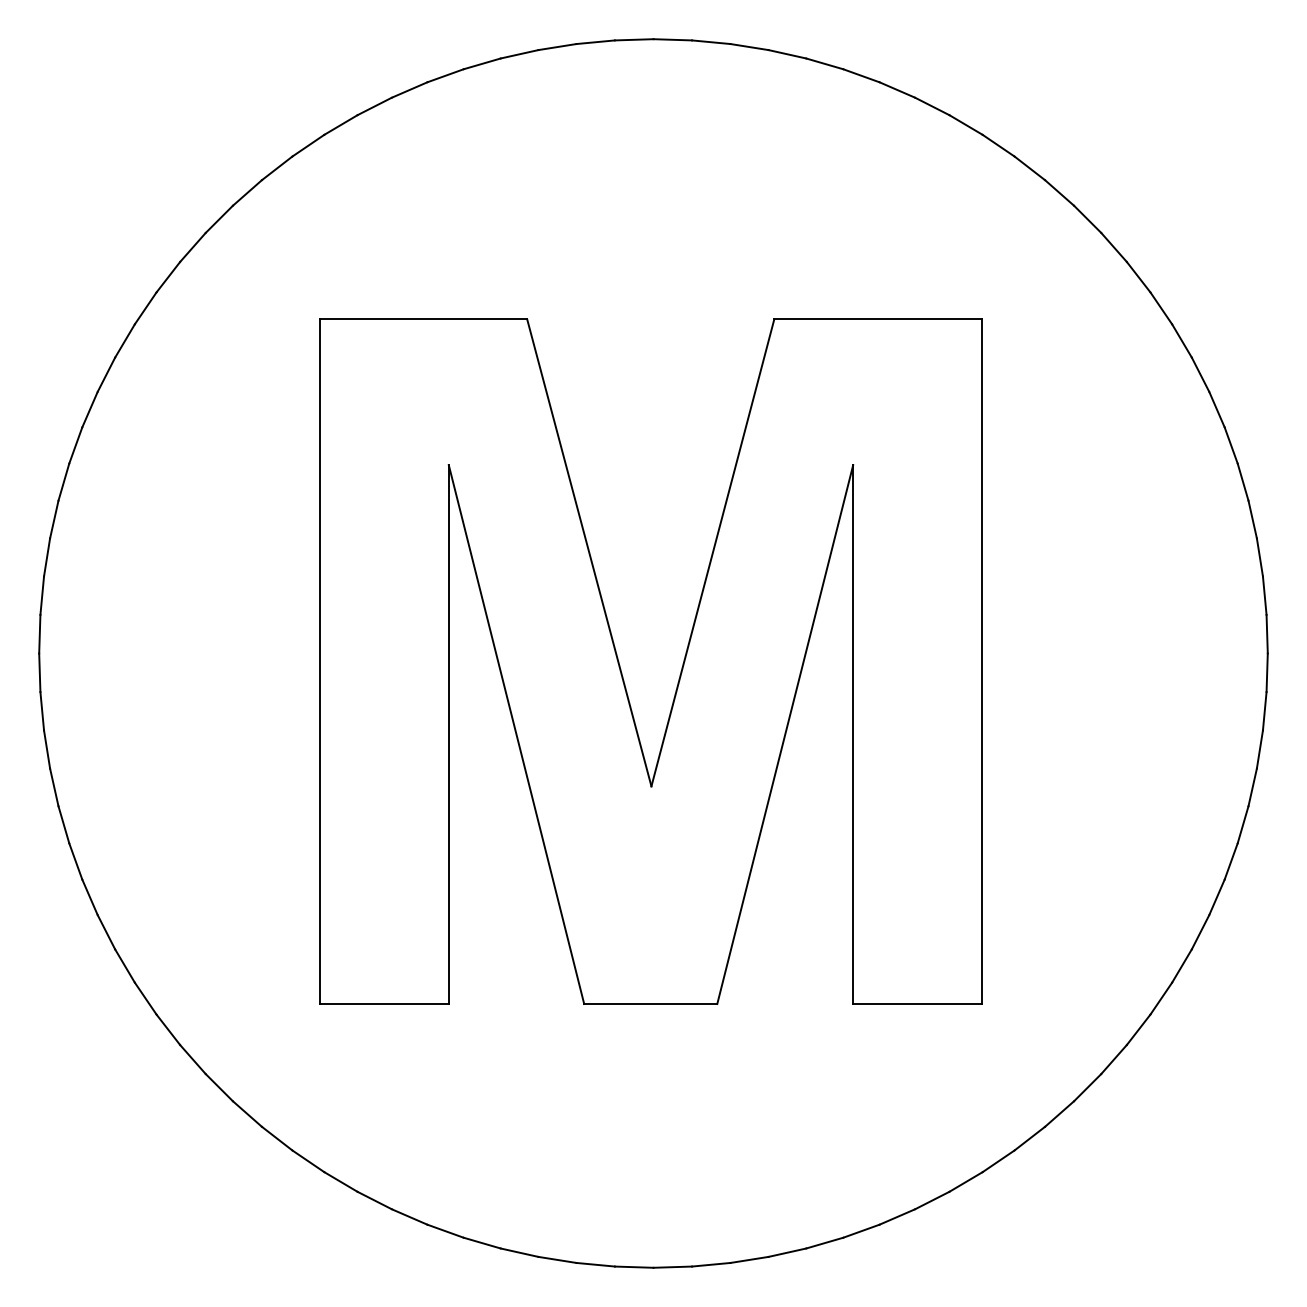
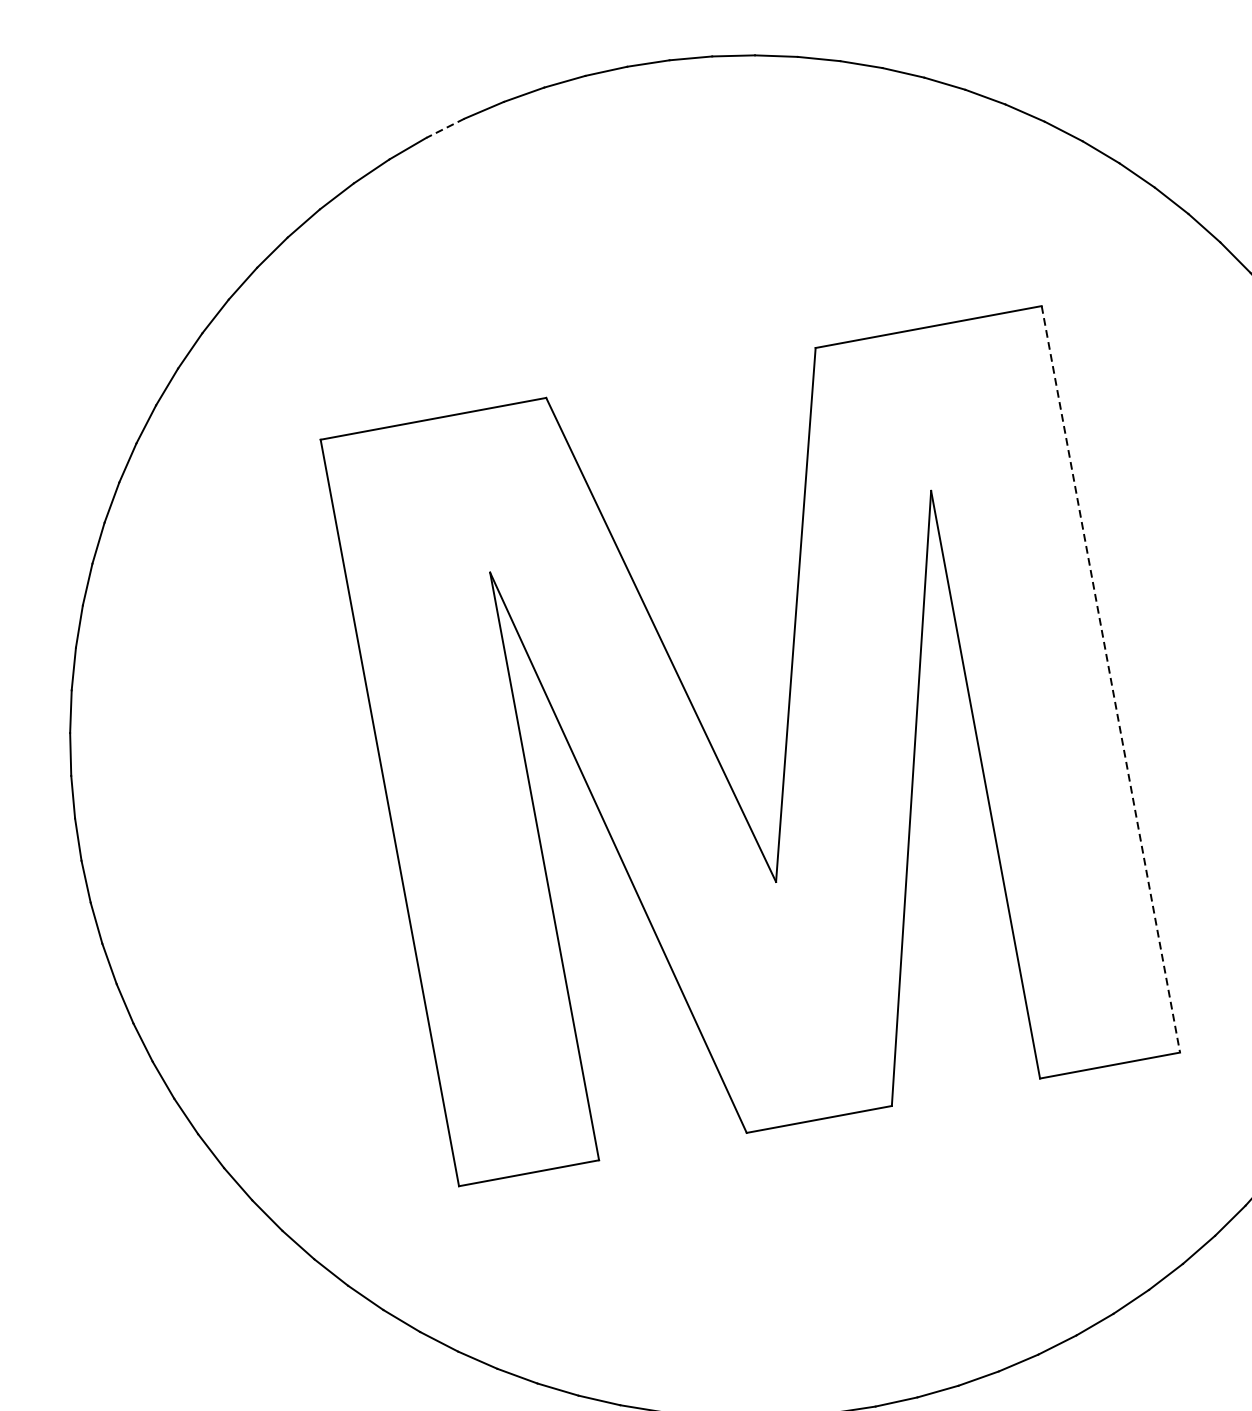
line: (481, 64) -> (444, 129), solid -> dashed
line: (981, 662) -> (1110, 680), solid -> dashed

